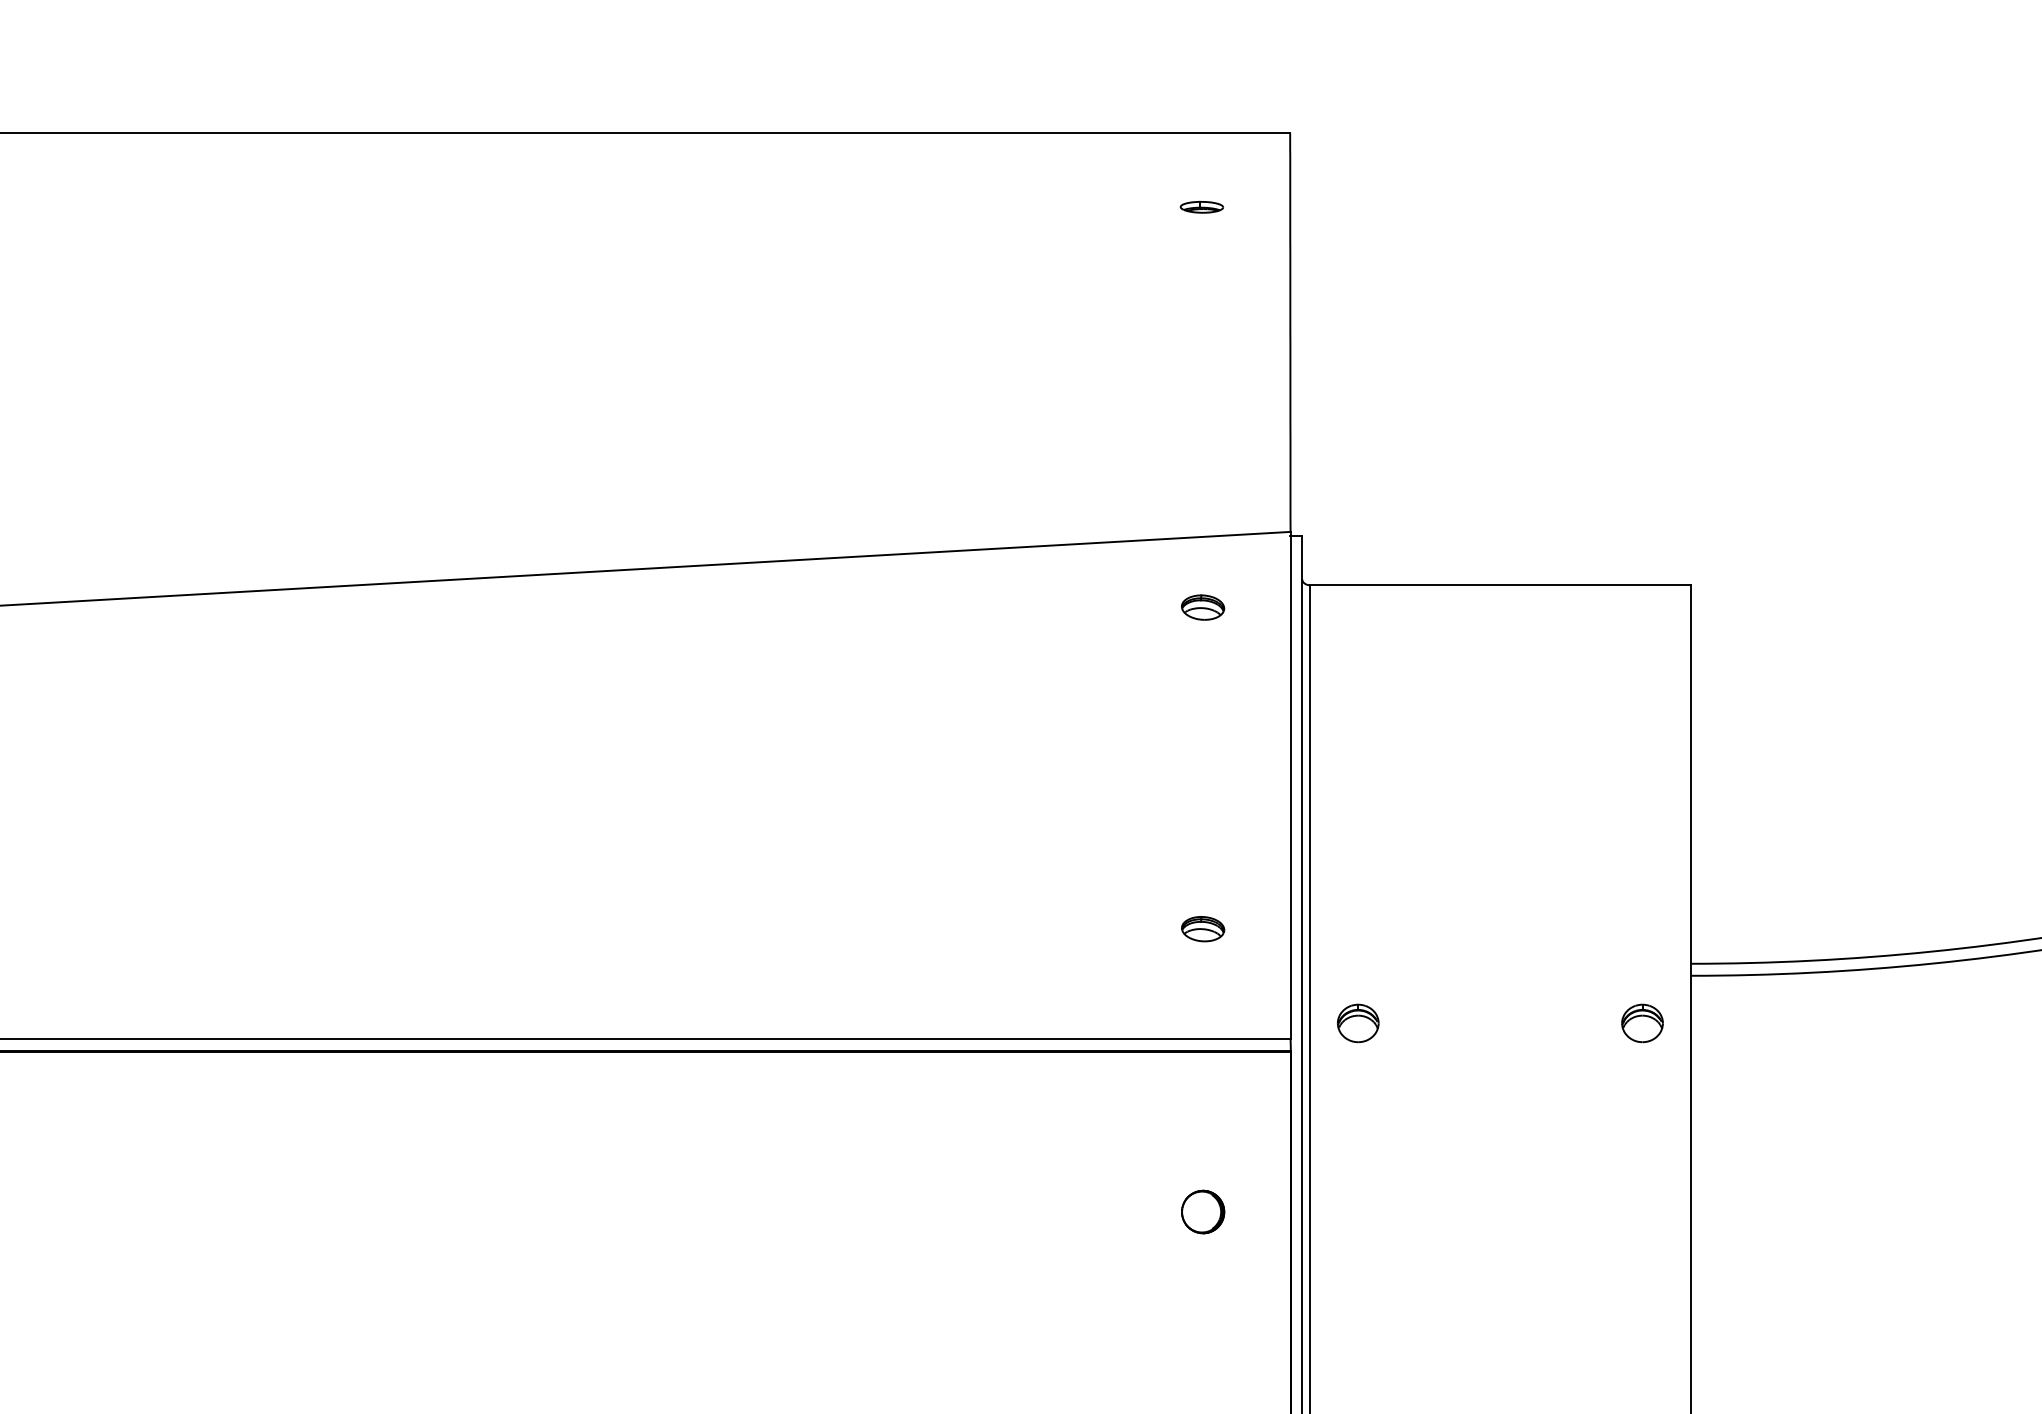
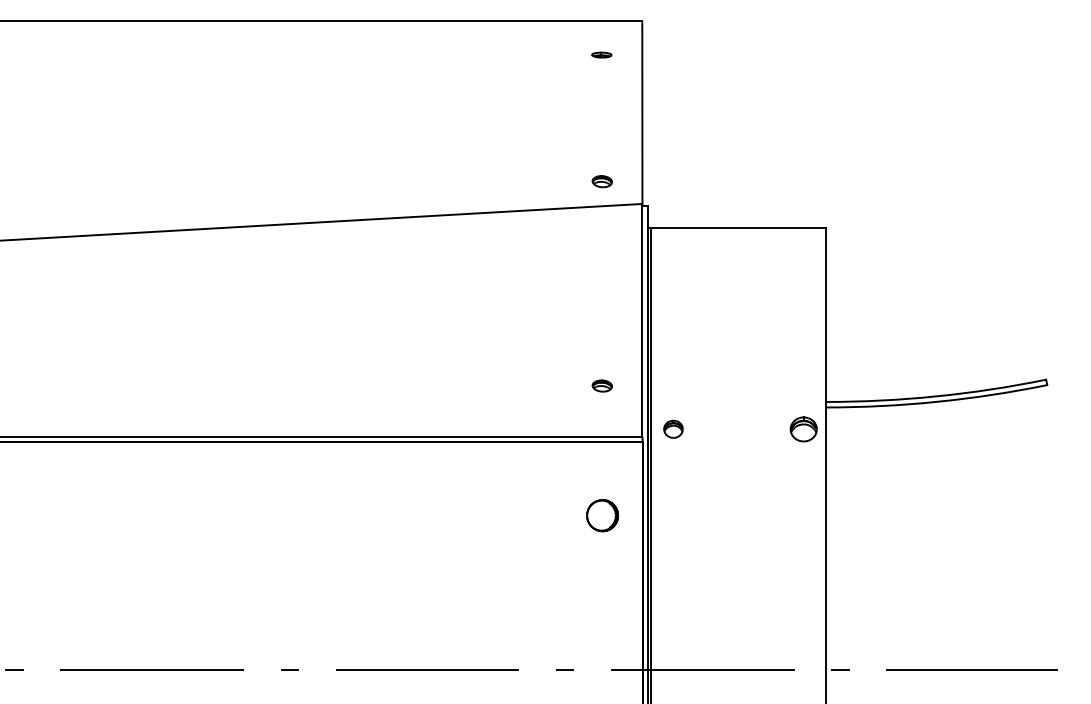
part: (1201, 607) -> (601, 181), moved
part: (1641, 1021) -> (803, 428), size x1.4
part: (1201, 1211) -> (601, 515), size x1.6

